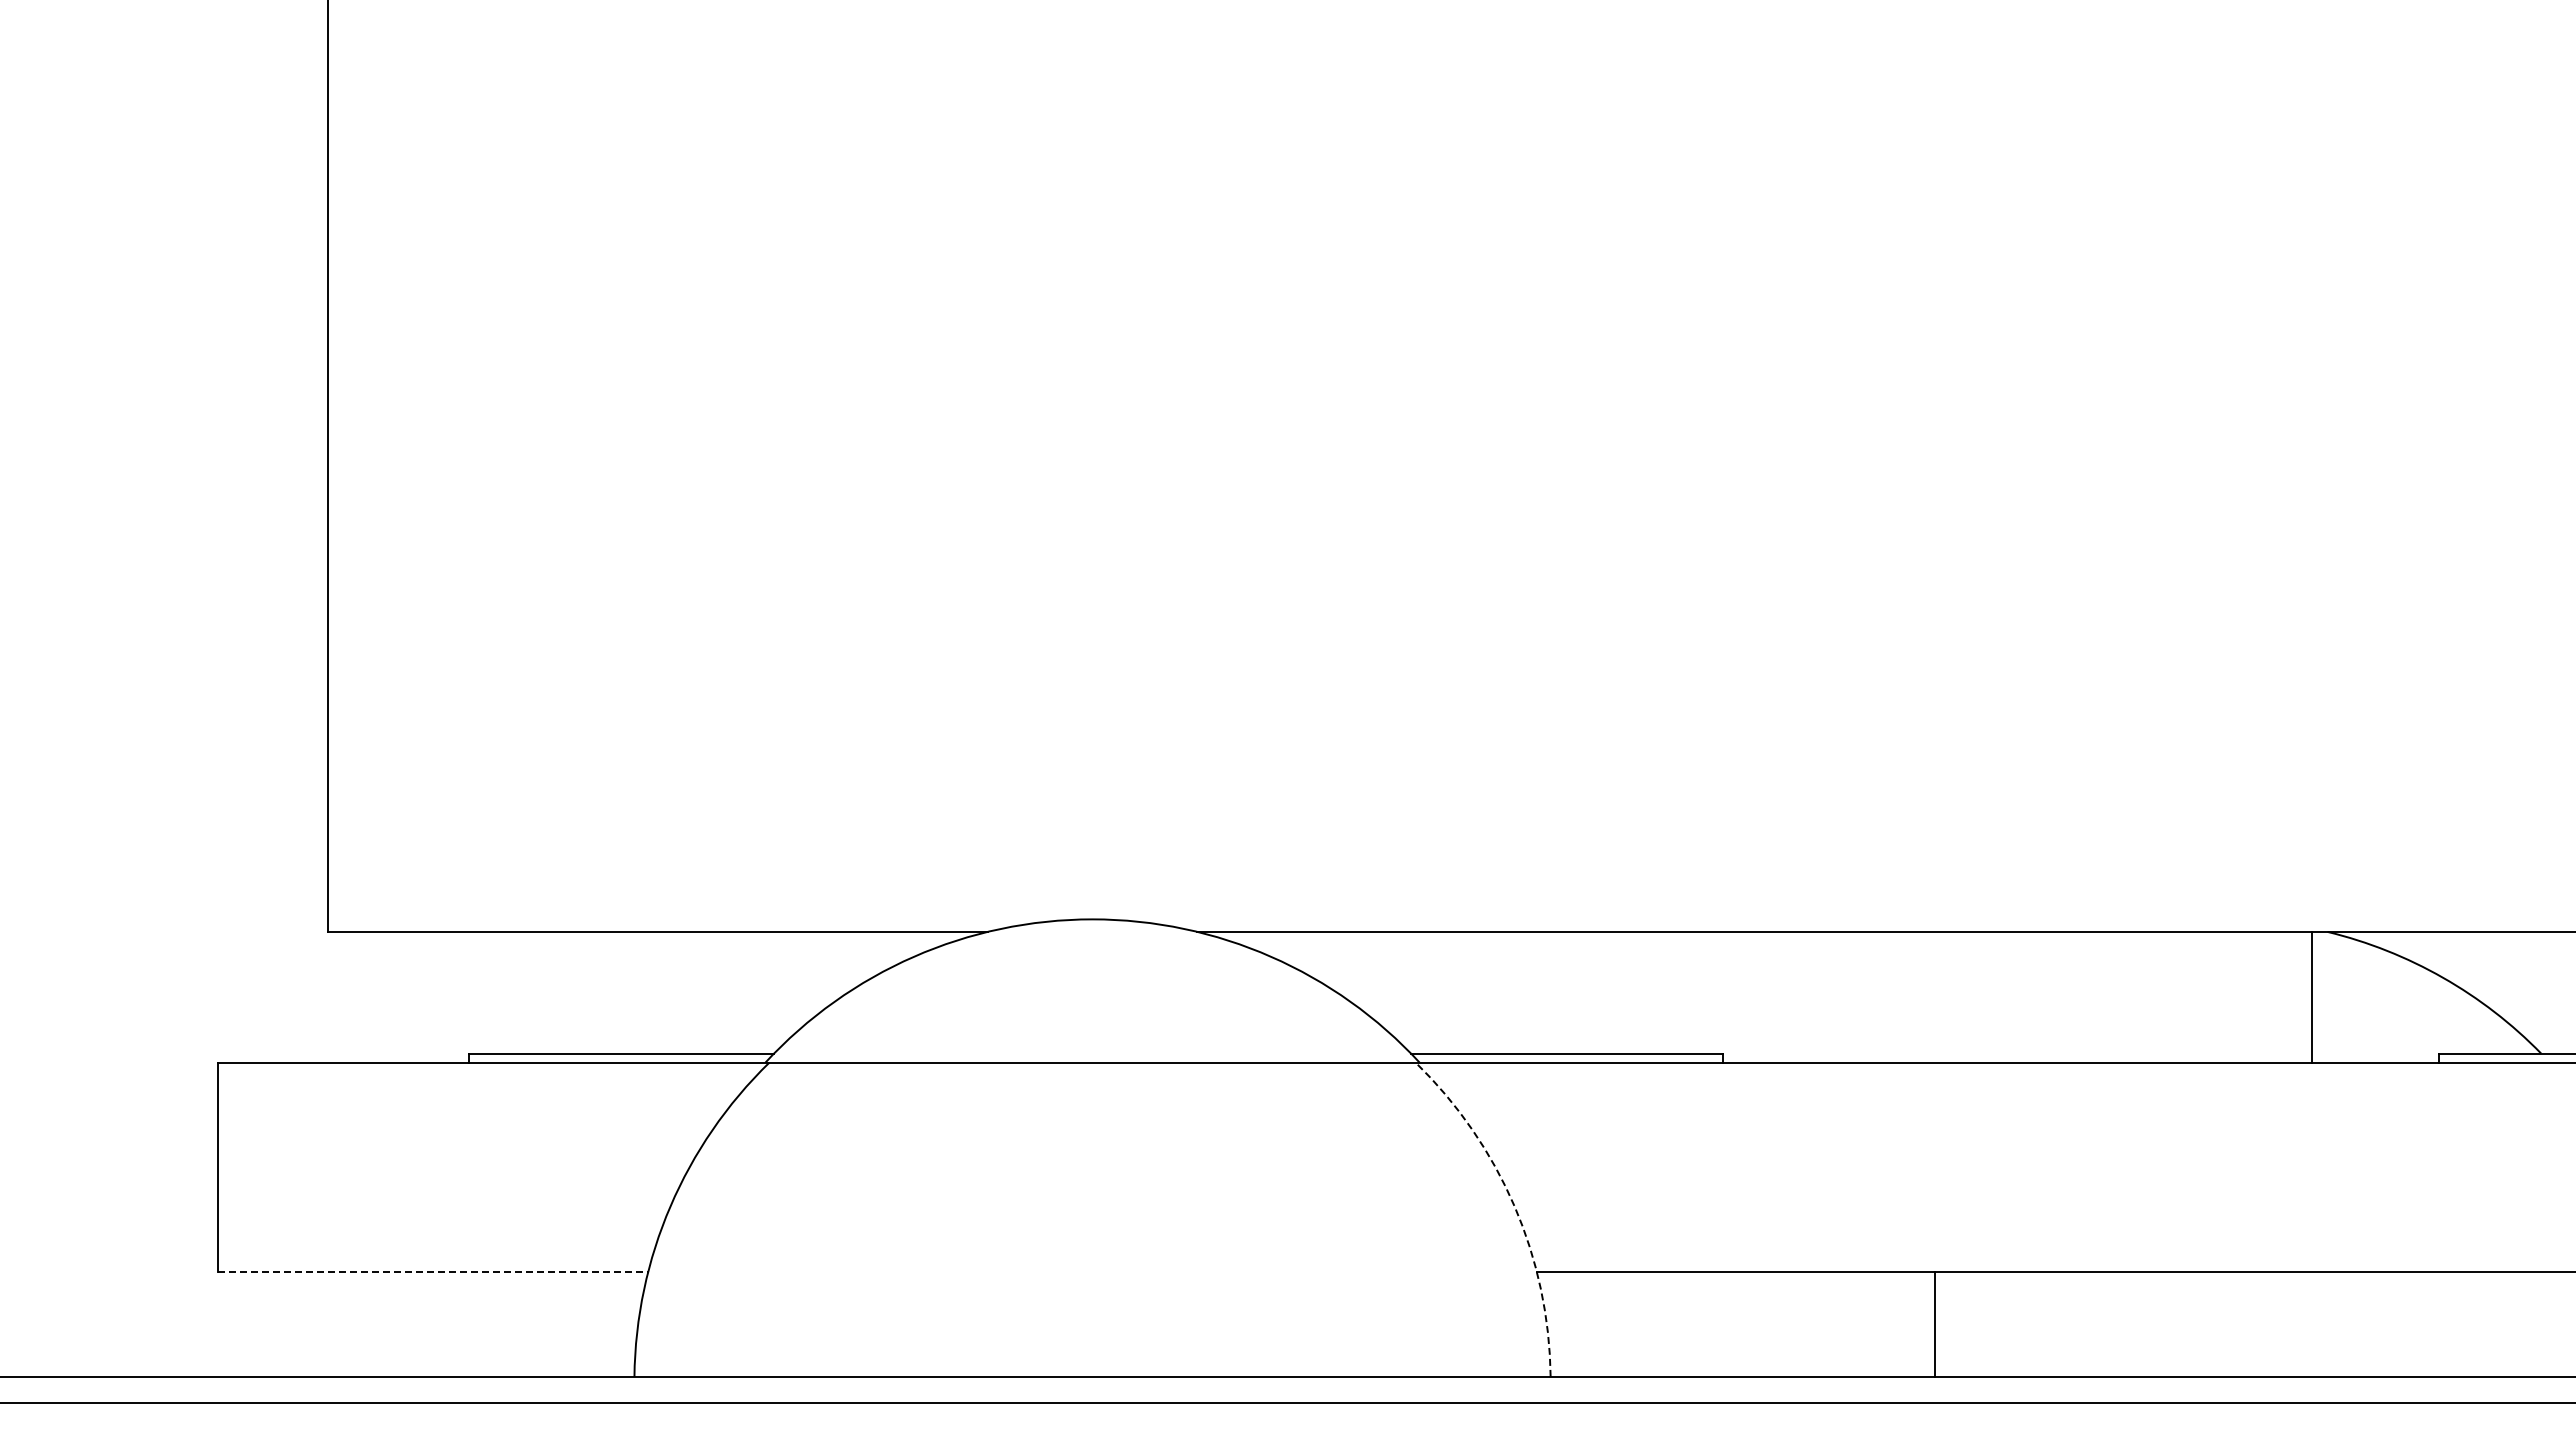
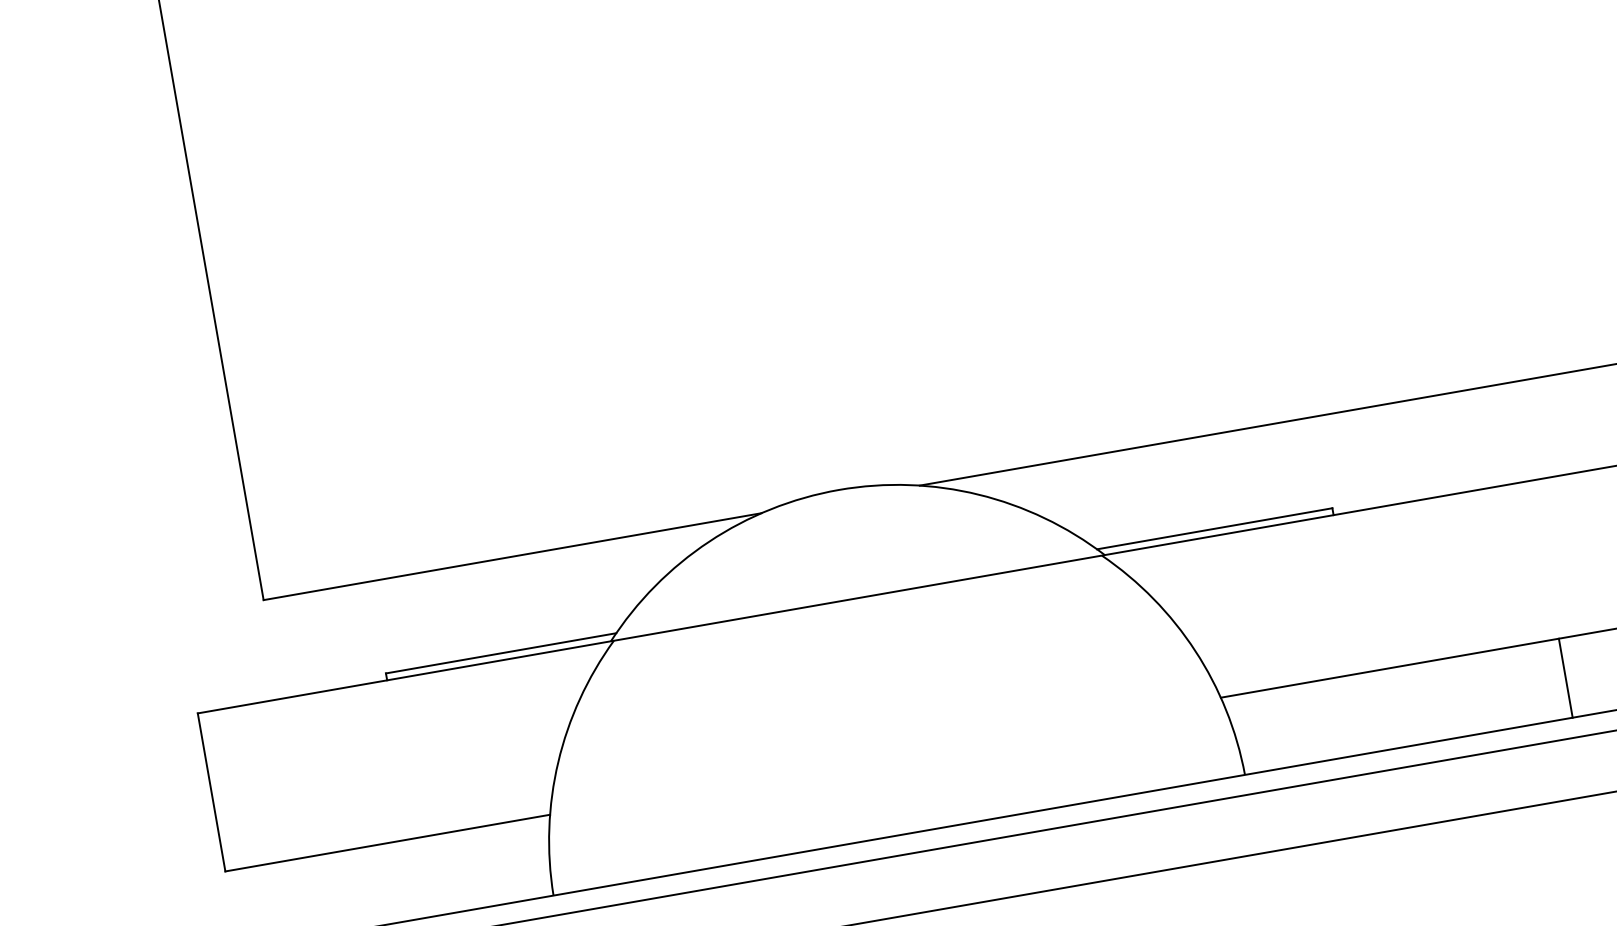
arc: (1514, 1206) -> (1195, 651), dashed -> solid
line: (433, 1272) -> (388, 843), dashed -> solid
line: (1934, 1324) -> (1565, 678), moved

